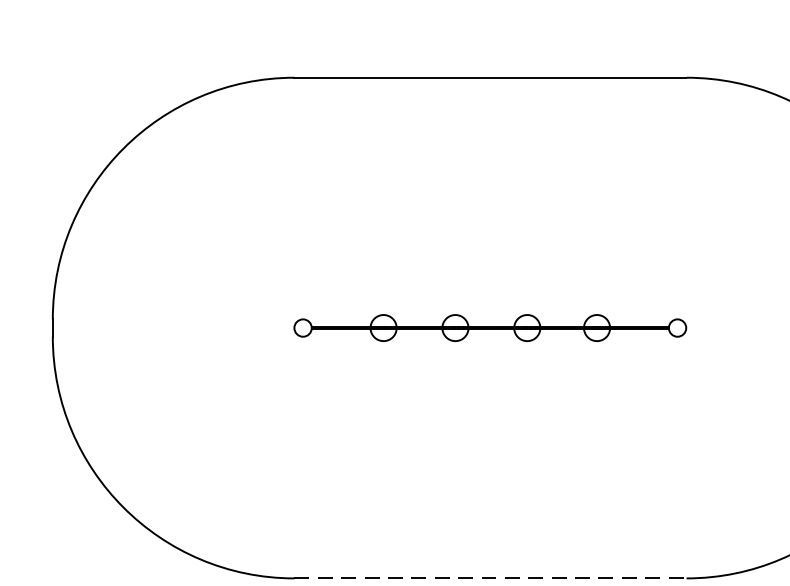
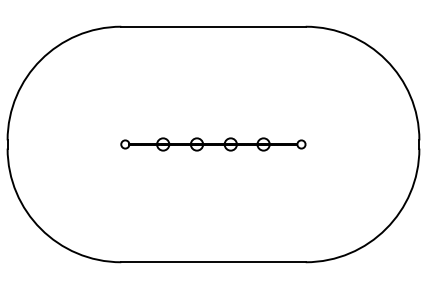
line: (490, 578) -> (213, 262), dashed -> solid

